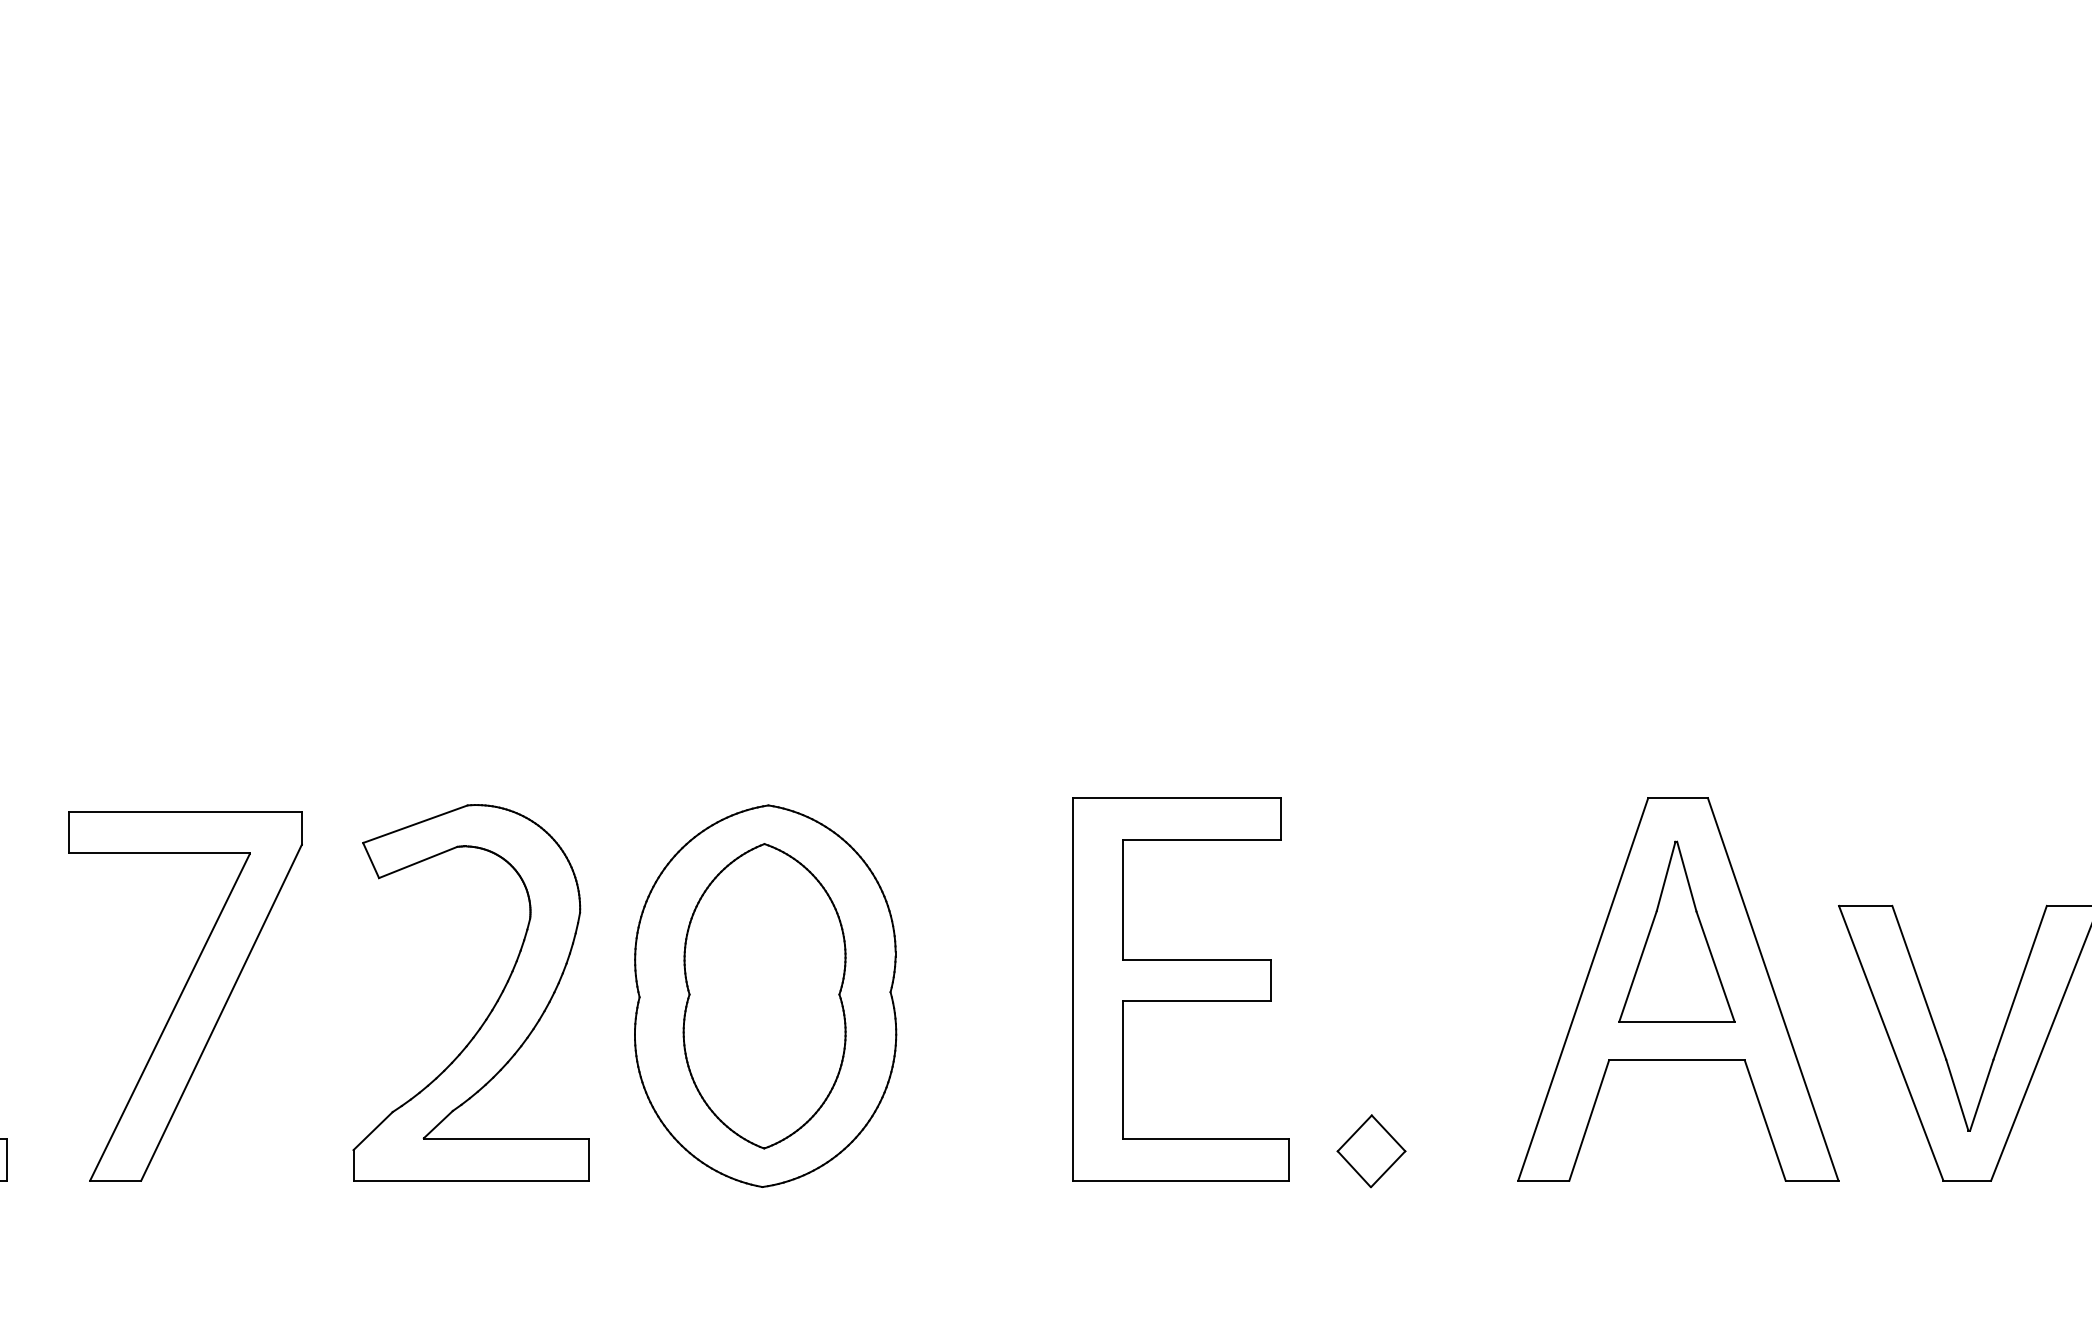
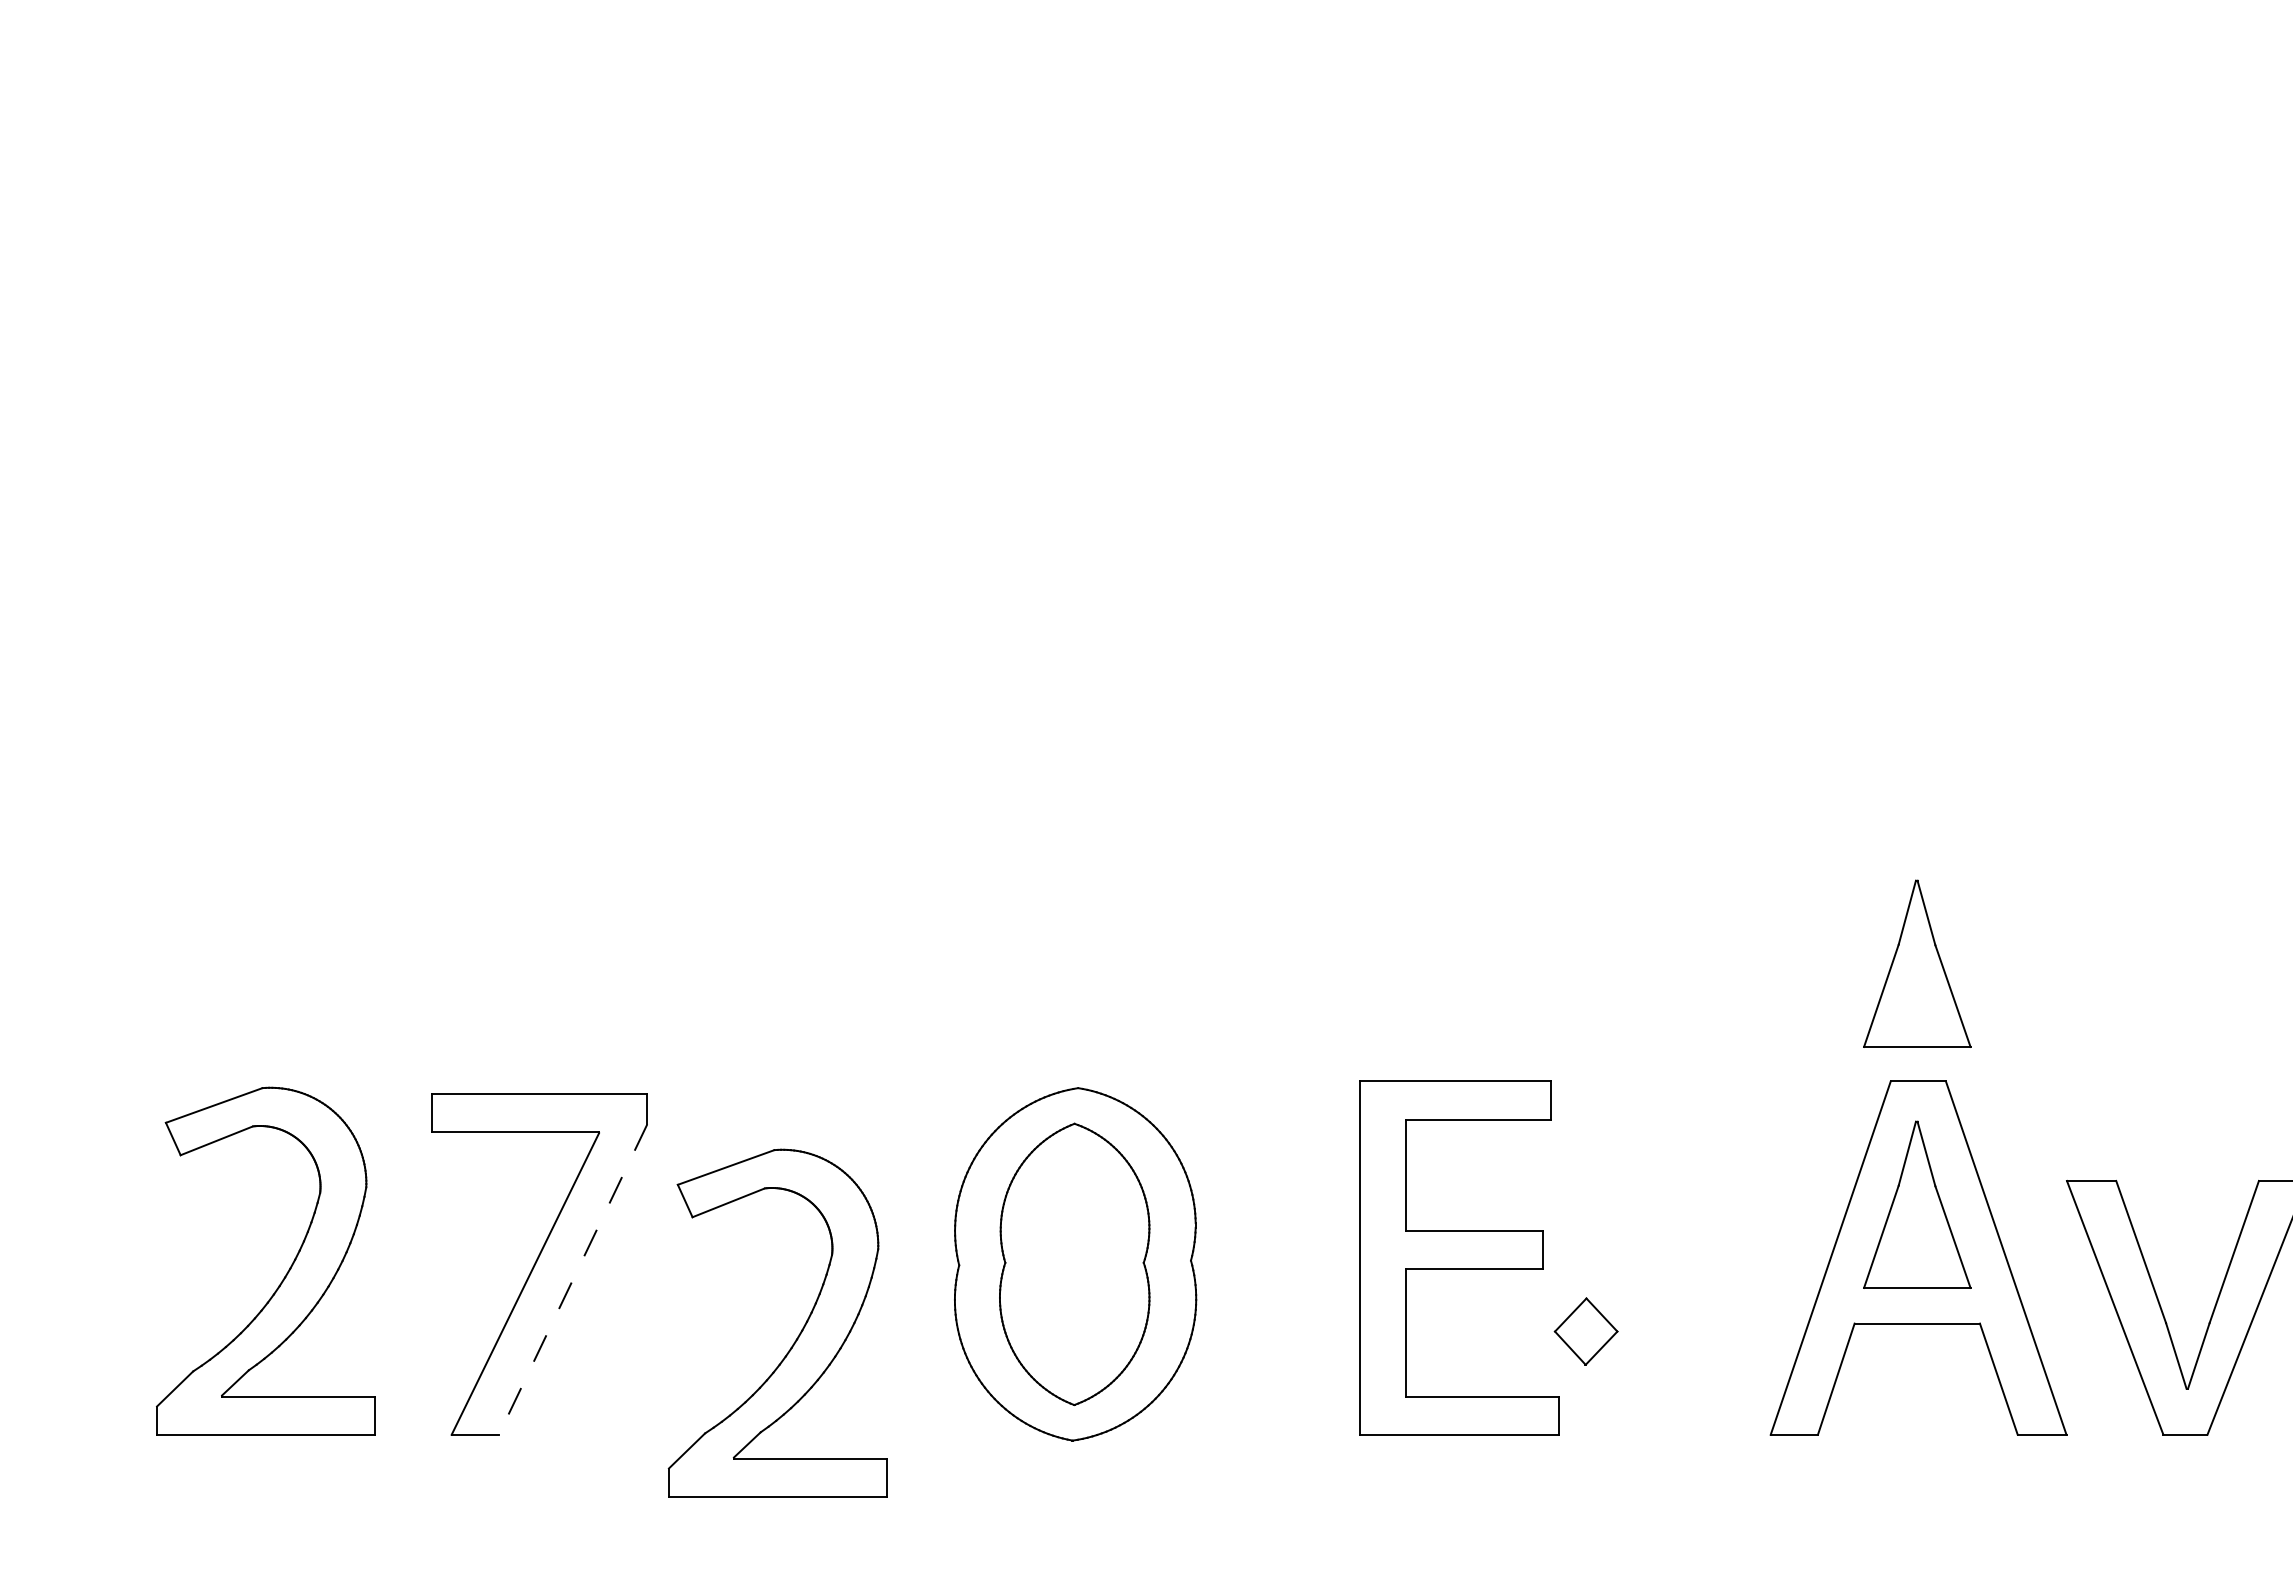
part: (1677, 670) -> (1917, 963), added
part: (493, 1005) -> (798, 1334), moved
line: (220, 1013) -> (572, 1280), solid -> dashed
part: (1370, 1151) -> (1585, 1331), moved

